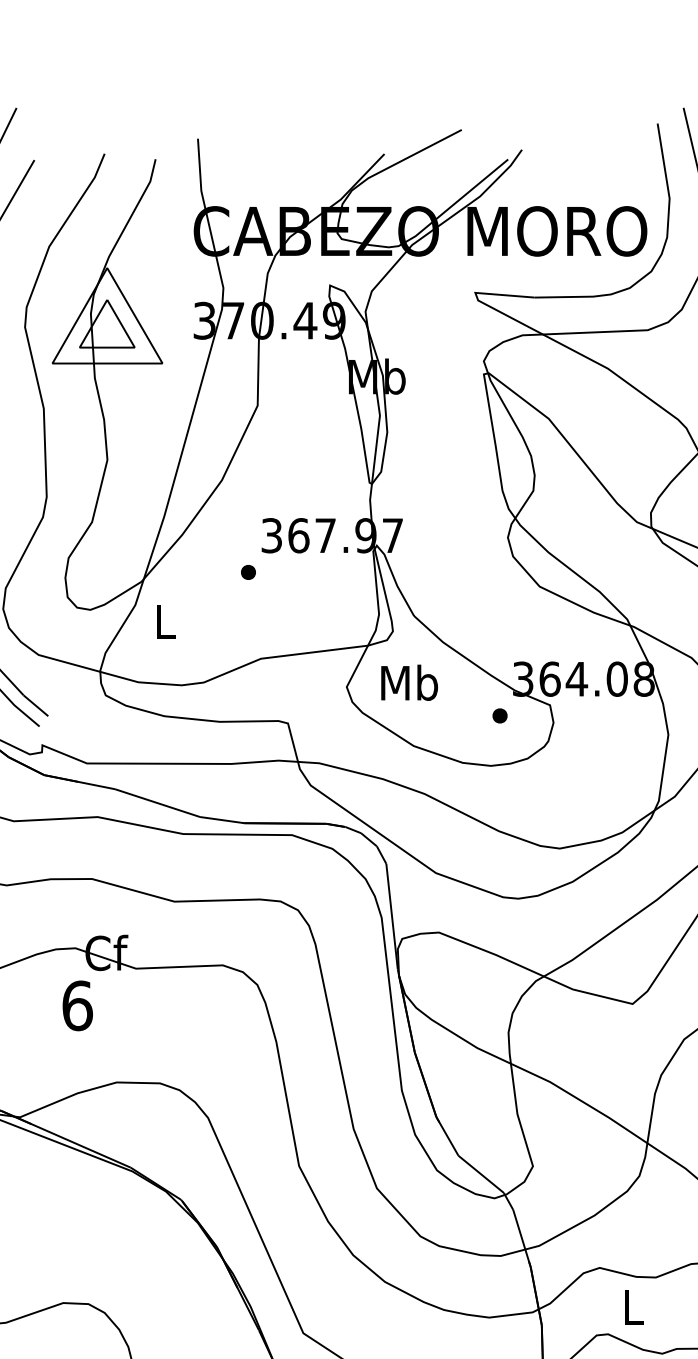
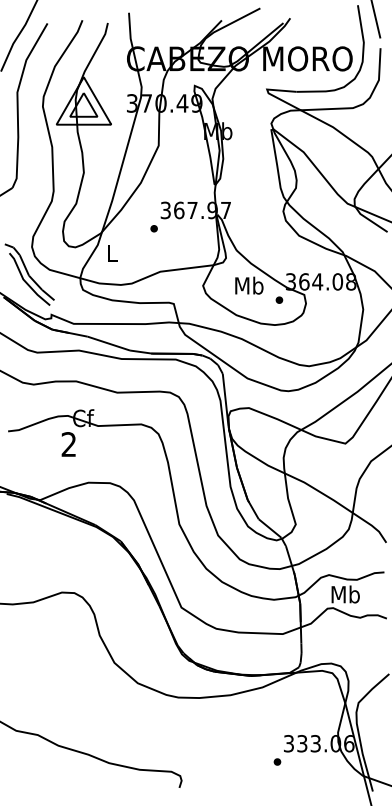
text: (409, 682) -> (249, 285), moved
text: (76, 1005) -> (68, 444), 6 -> 2
text: (632, 1306) -> (345, 594), L -> Mb

